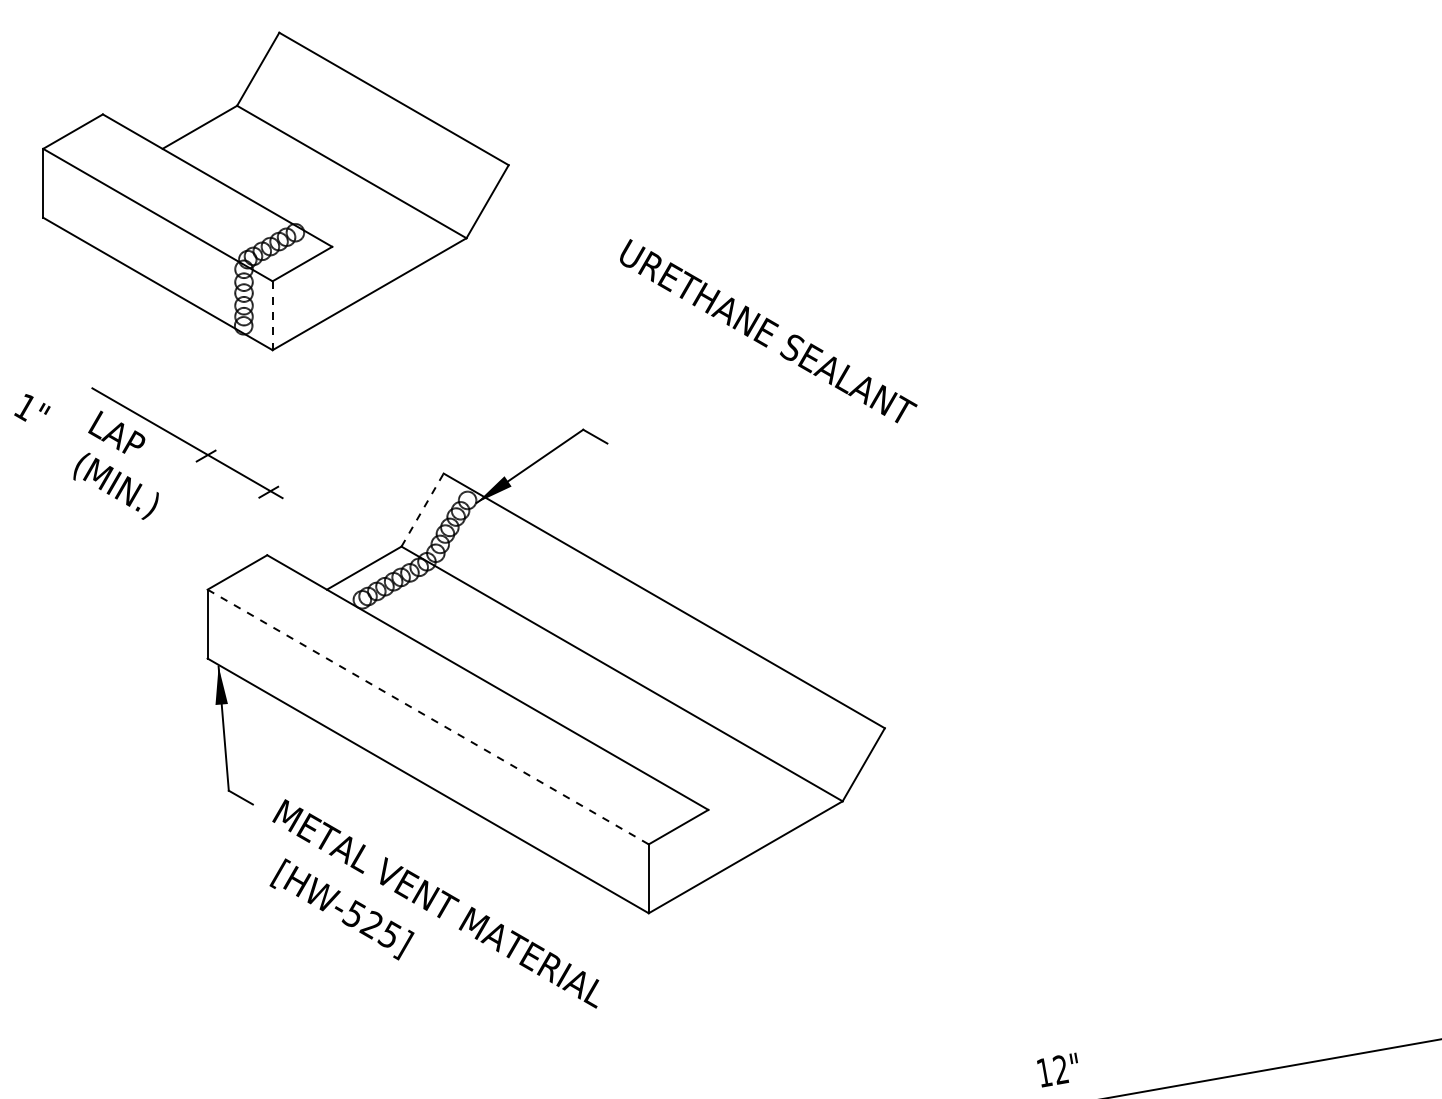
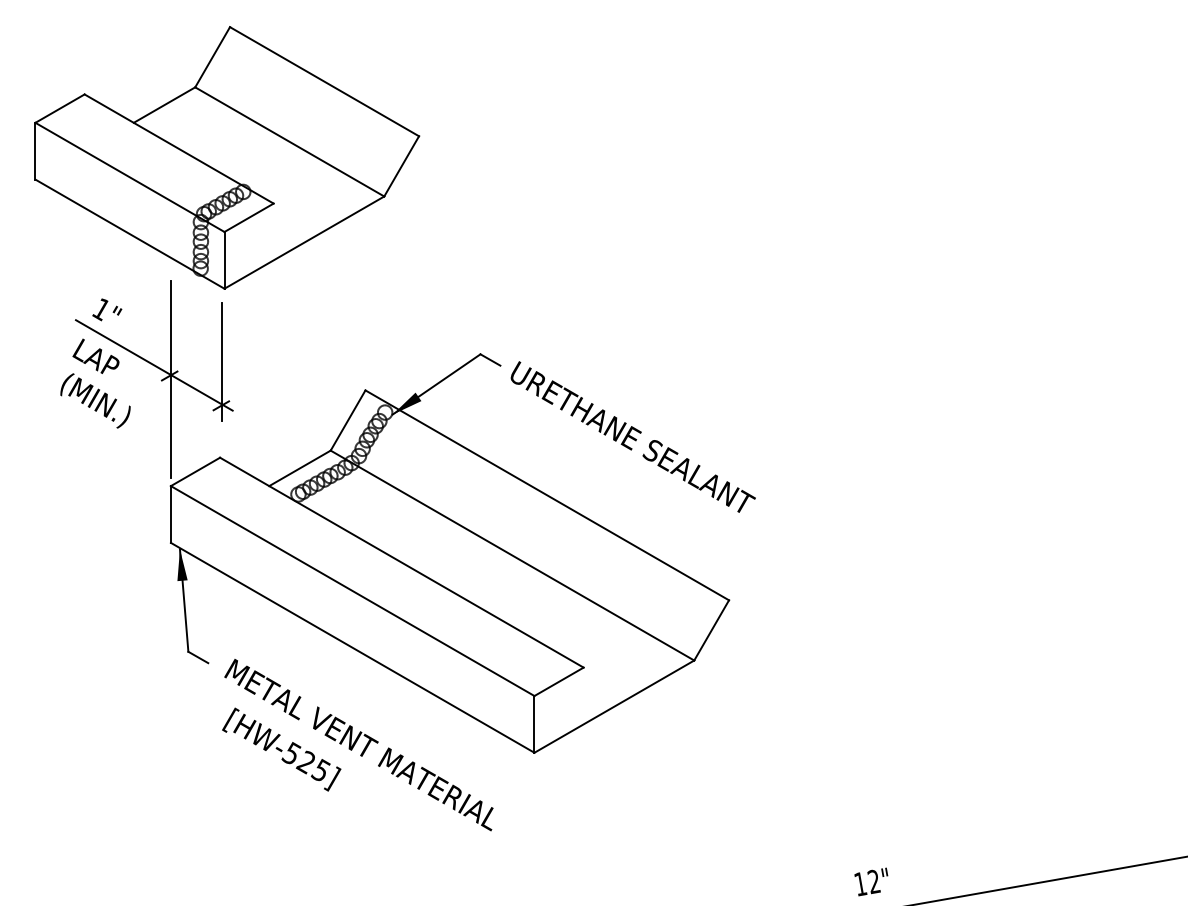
line: (272, 315) -> (224, 260), dashed -> solid
text: (768, 331) -> (633, 437), moved
text: (32, 407) -> (107, 309), moved
line: (270, 438) -> (222, 361), added
line: (207, 460) -> (170, 379), added
line: (422, 509) -> (348, 420), dashed -> solid
line: (428, 717) -> (352, 591), dashed -> solid

